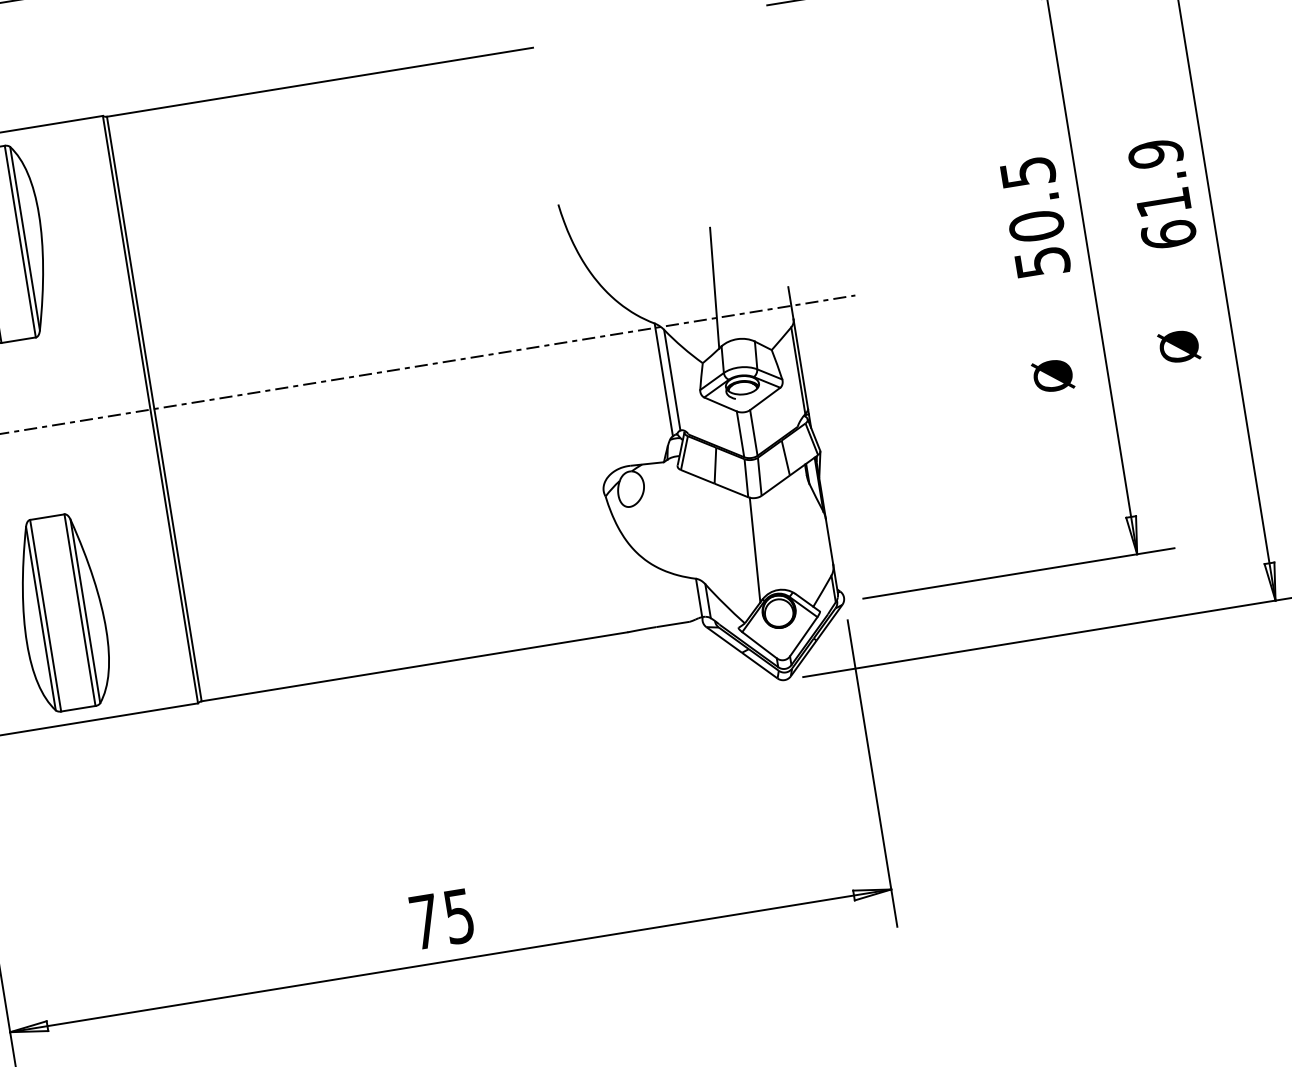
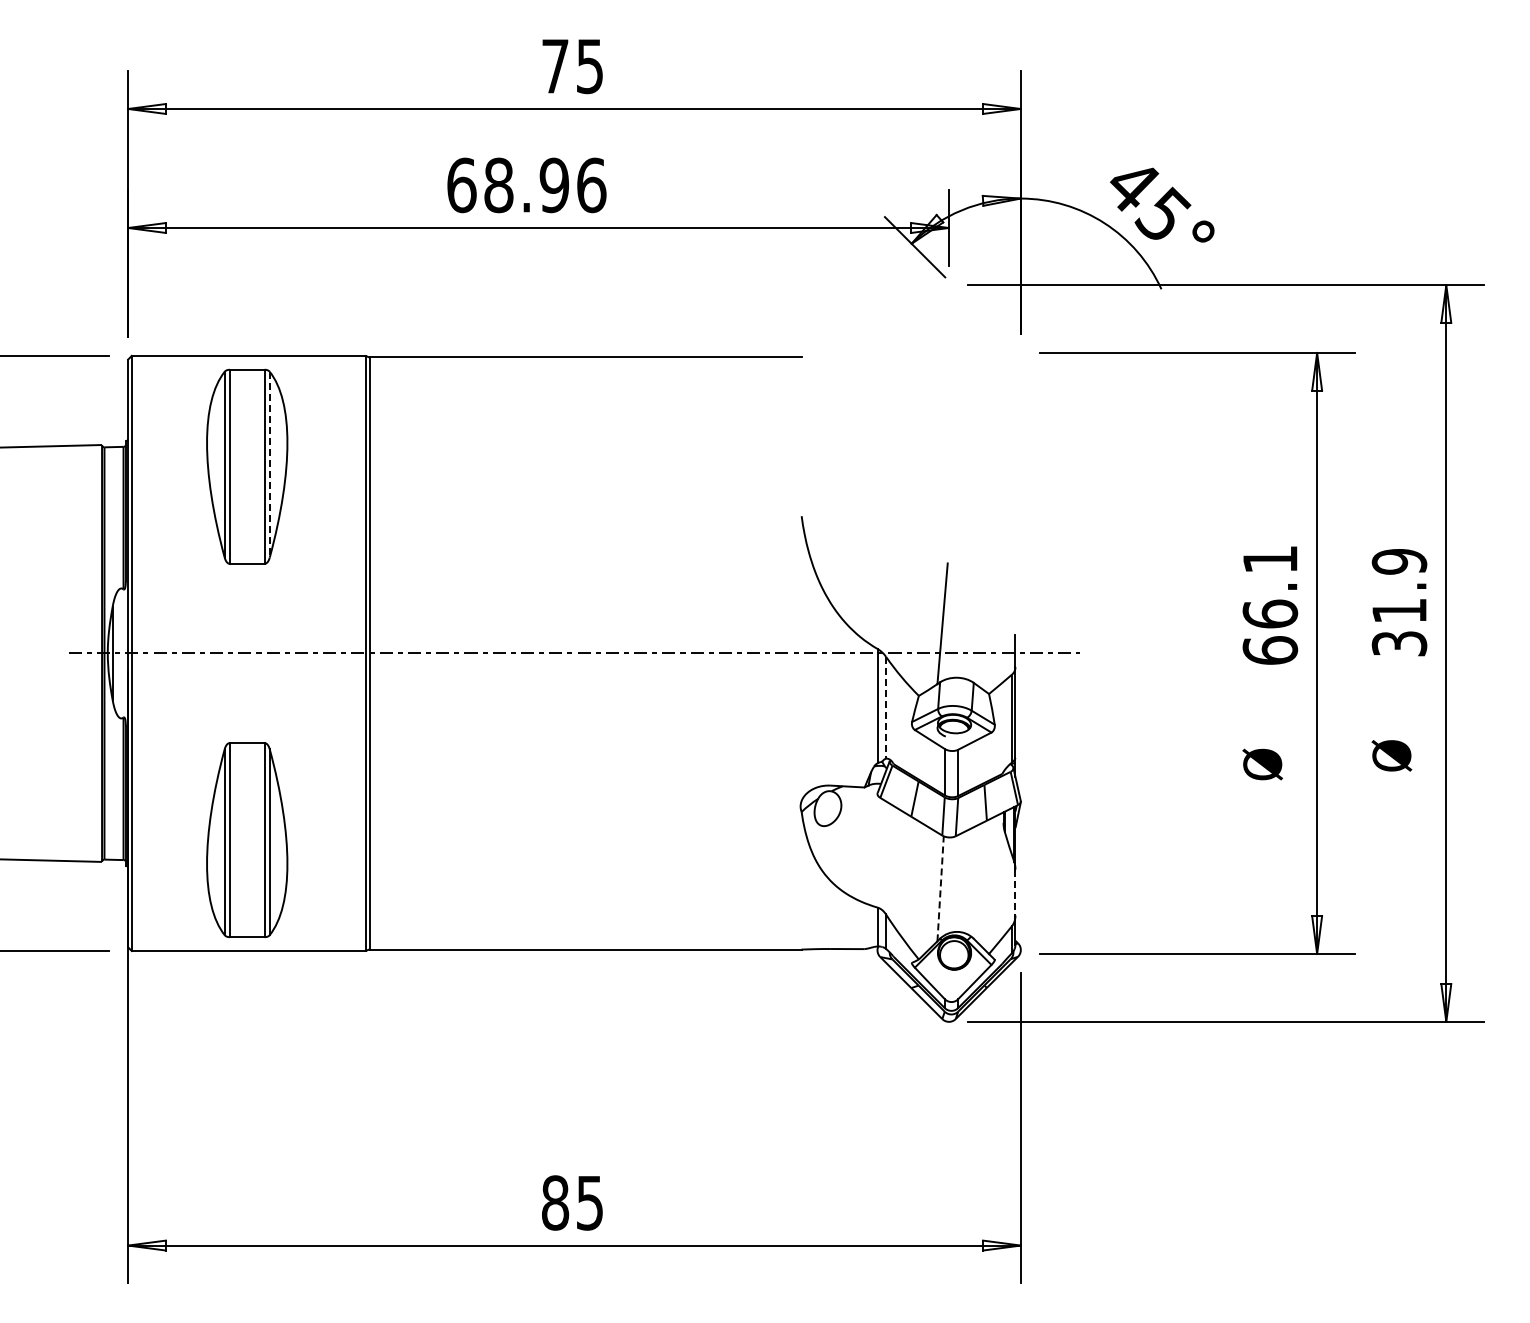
text: (1035, 217) -> (1270, 605), 50.5 -> 66.1
text: (1168, 234) -> (1399, 643), 61.9 -> 31.9
line: (24, 238) -> (269, 464), solid -> dashed
line: (672, 379) -> (886, 707), solid -> dashed
line: (829, 541) -> (1015, 892), solid -> dashed
line: (754, 549) -> (940, 888), solid -> dashed
text: (425, 921) -> (555, 1202), 75 -> 85

